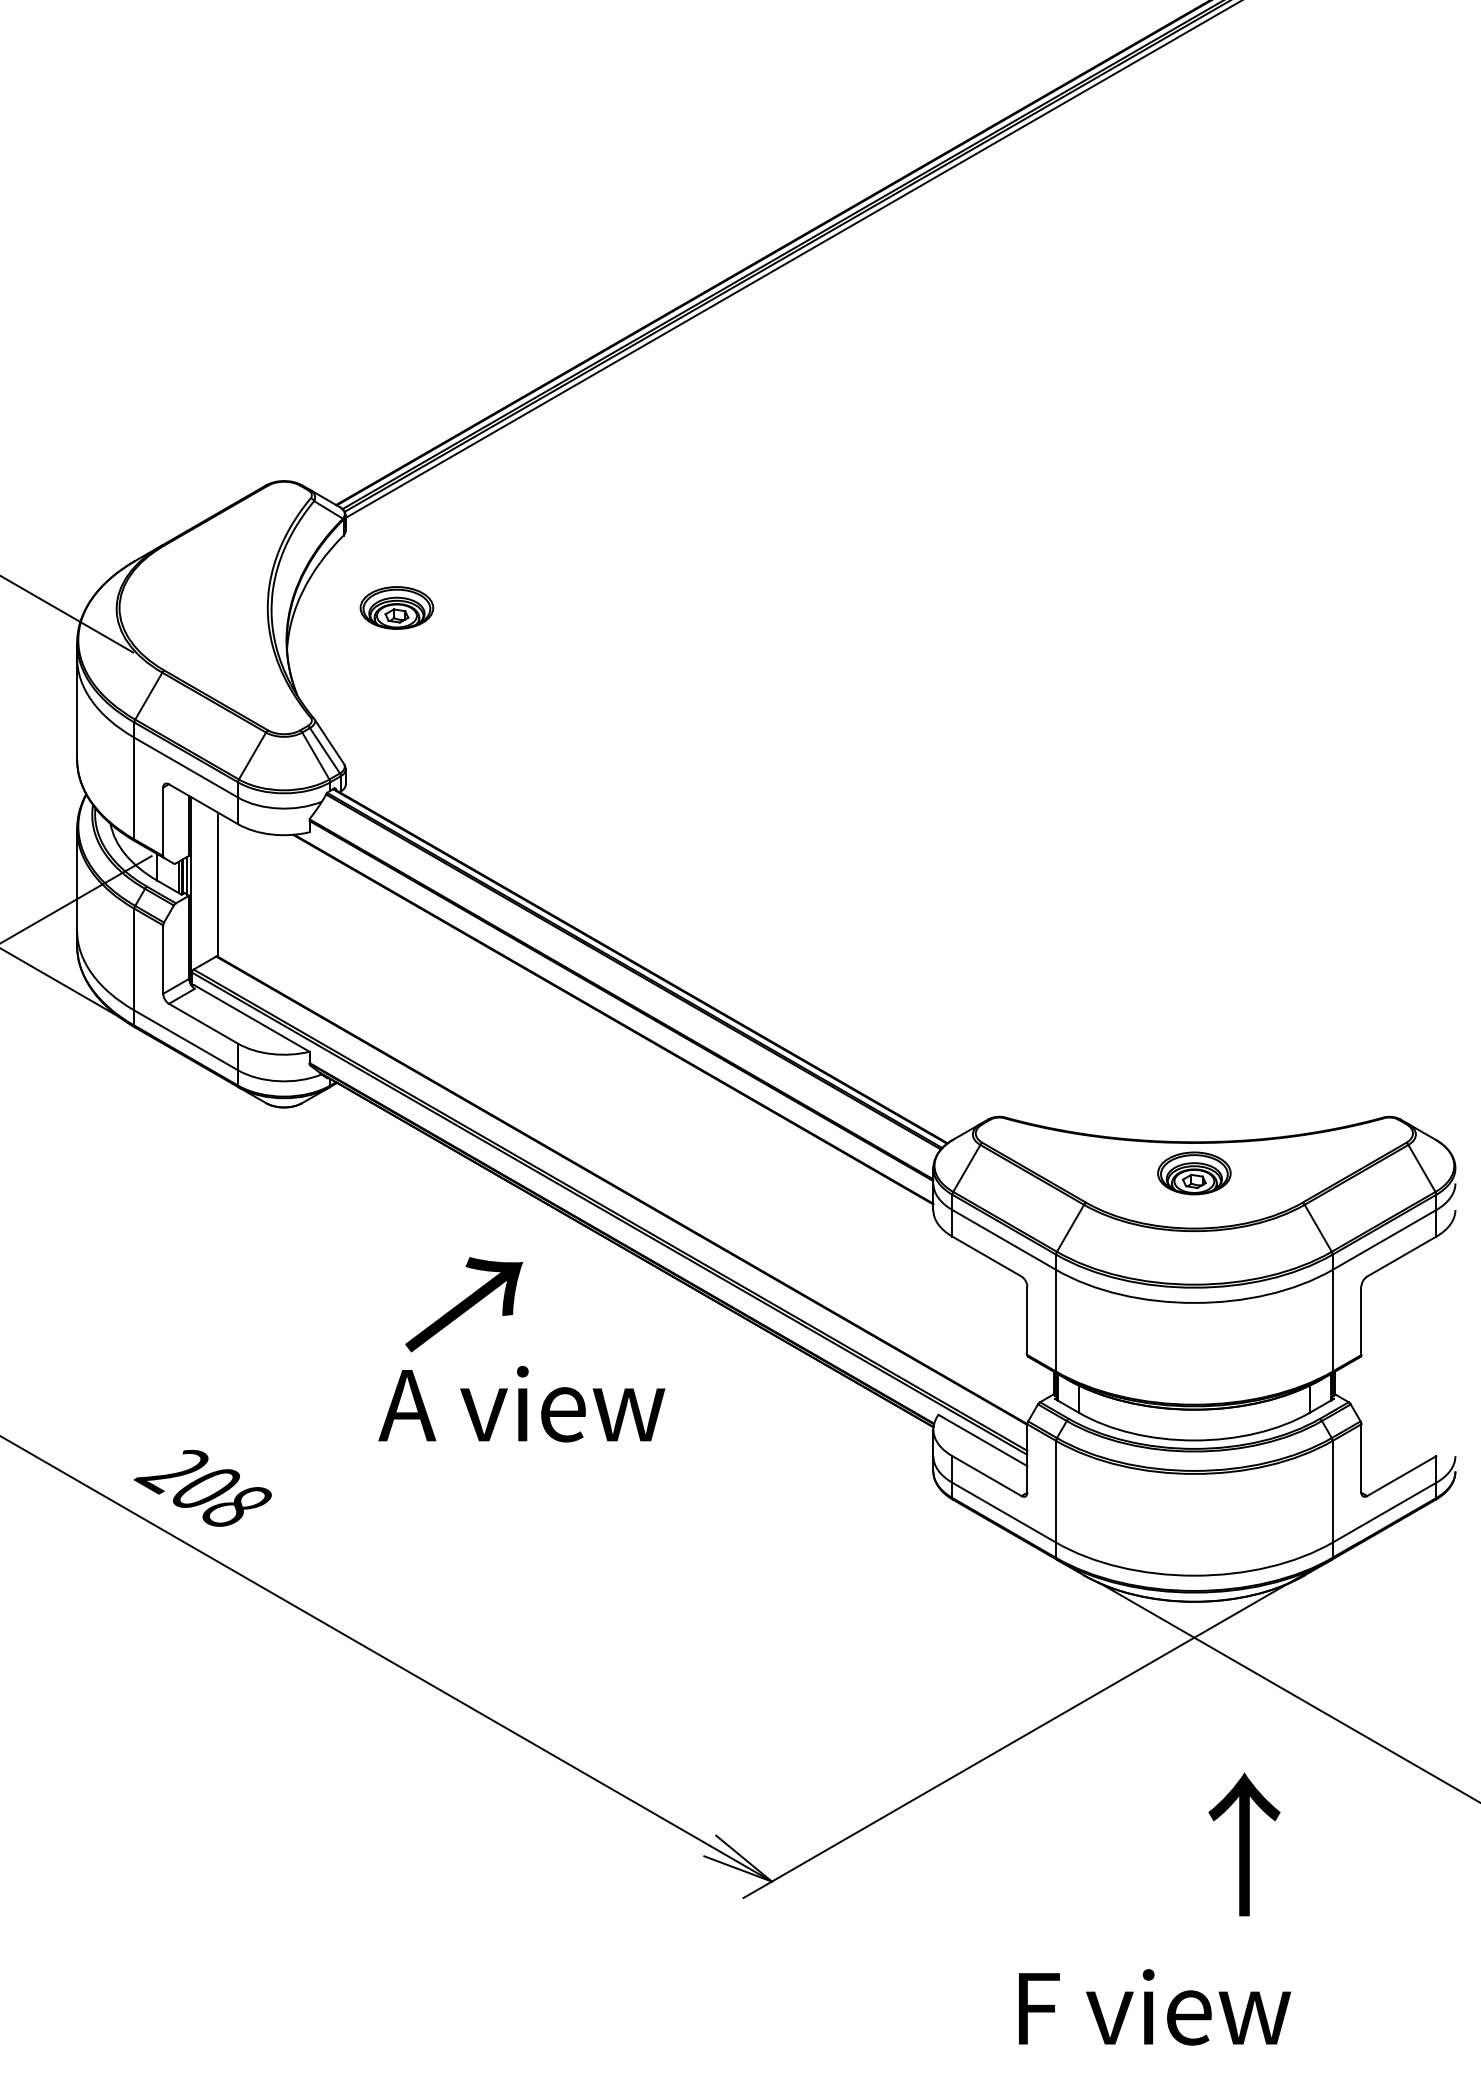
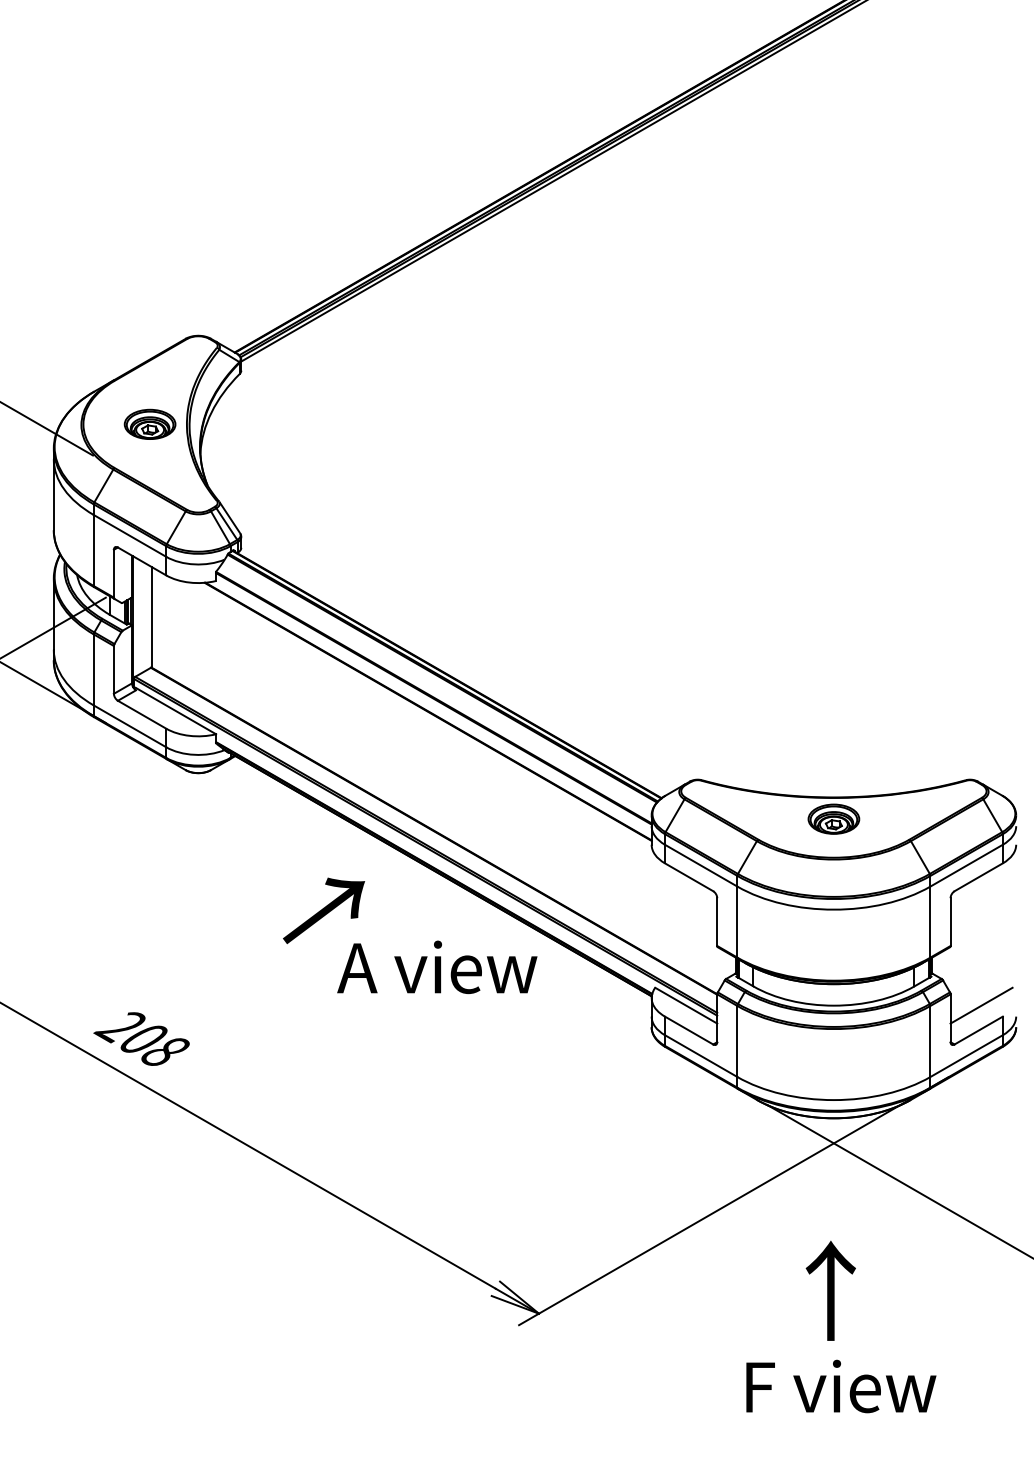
part: (396, 606) -> (149, 423), moved
text: (522, 1404) -> (437, 967), moved
line: (1405, 1440) -> (981, 1005), added
text: (1243, 1844) -> (830, 1290), moved
text: (1155, 2007) -> (841, 1386), moved

